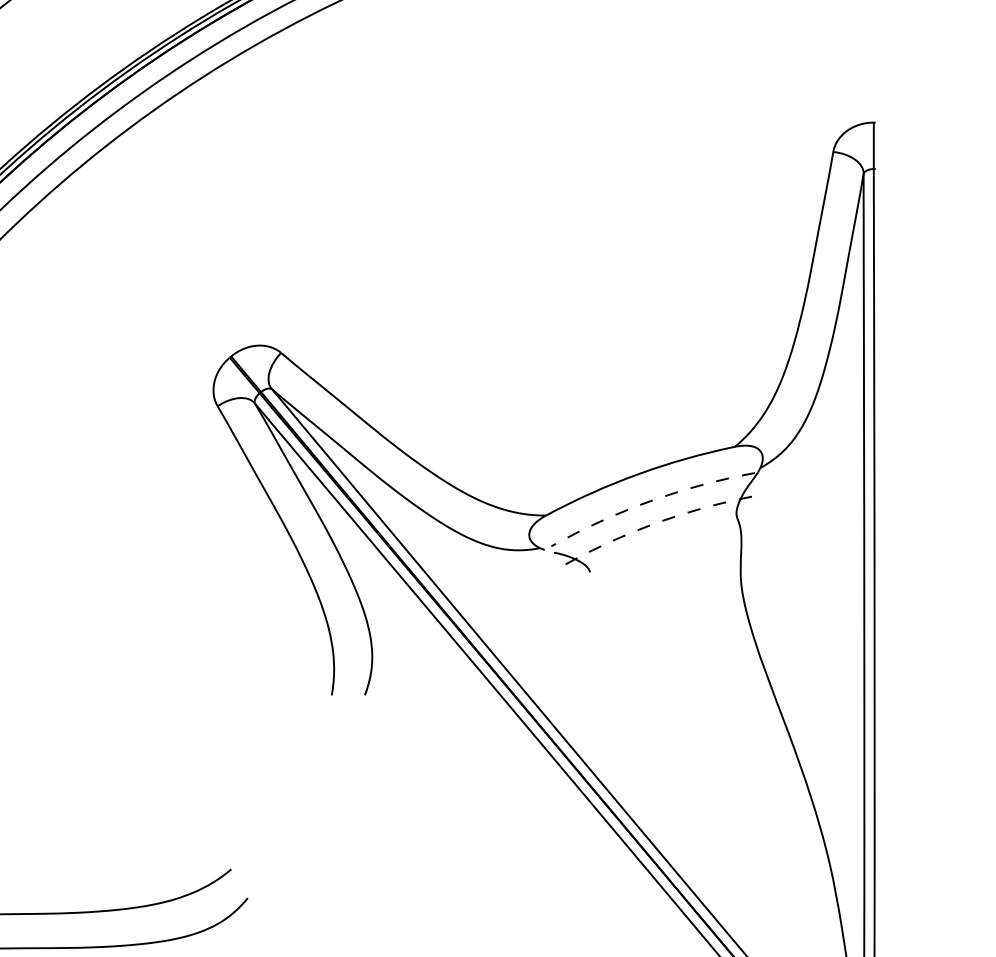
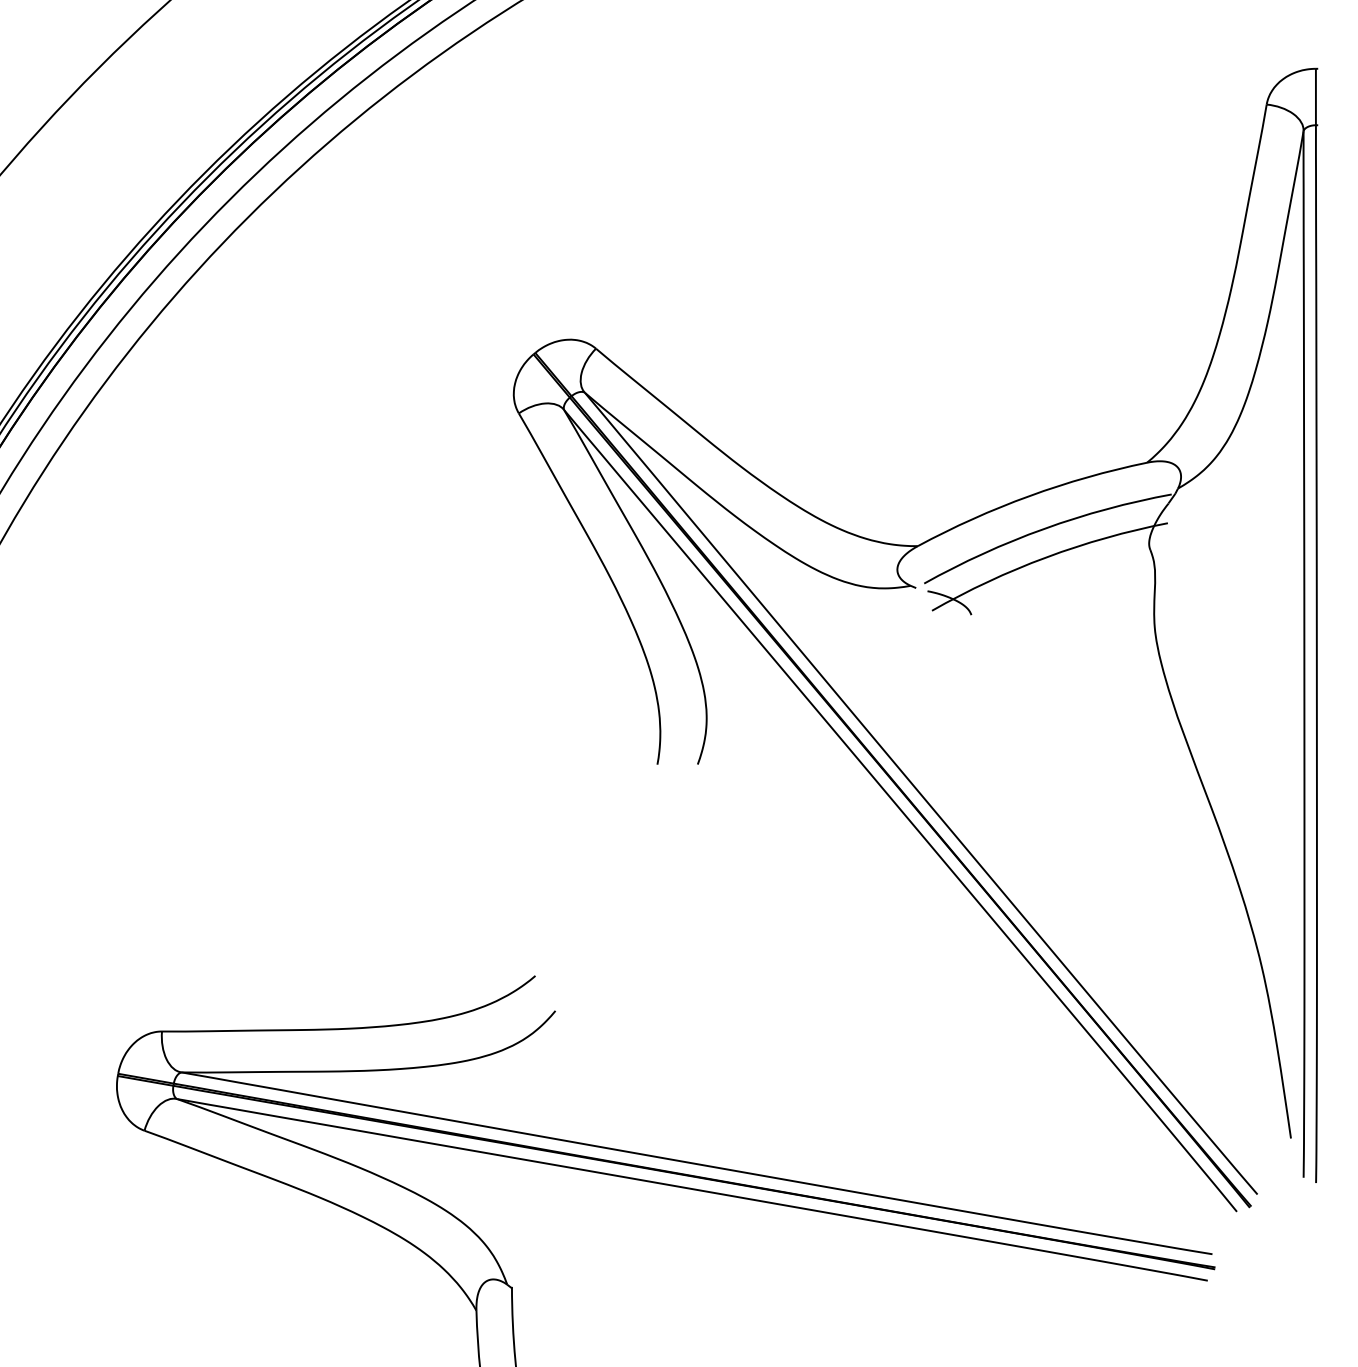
arc: (650, 501) -> (1044, 528), dashed -> solid
arc: (652, 524) -> (1046, 557), dashed -> solid

